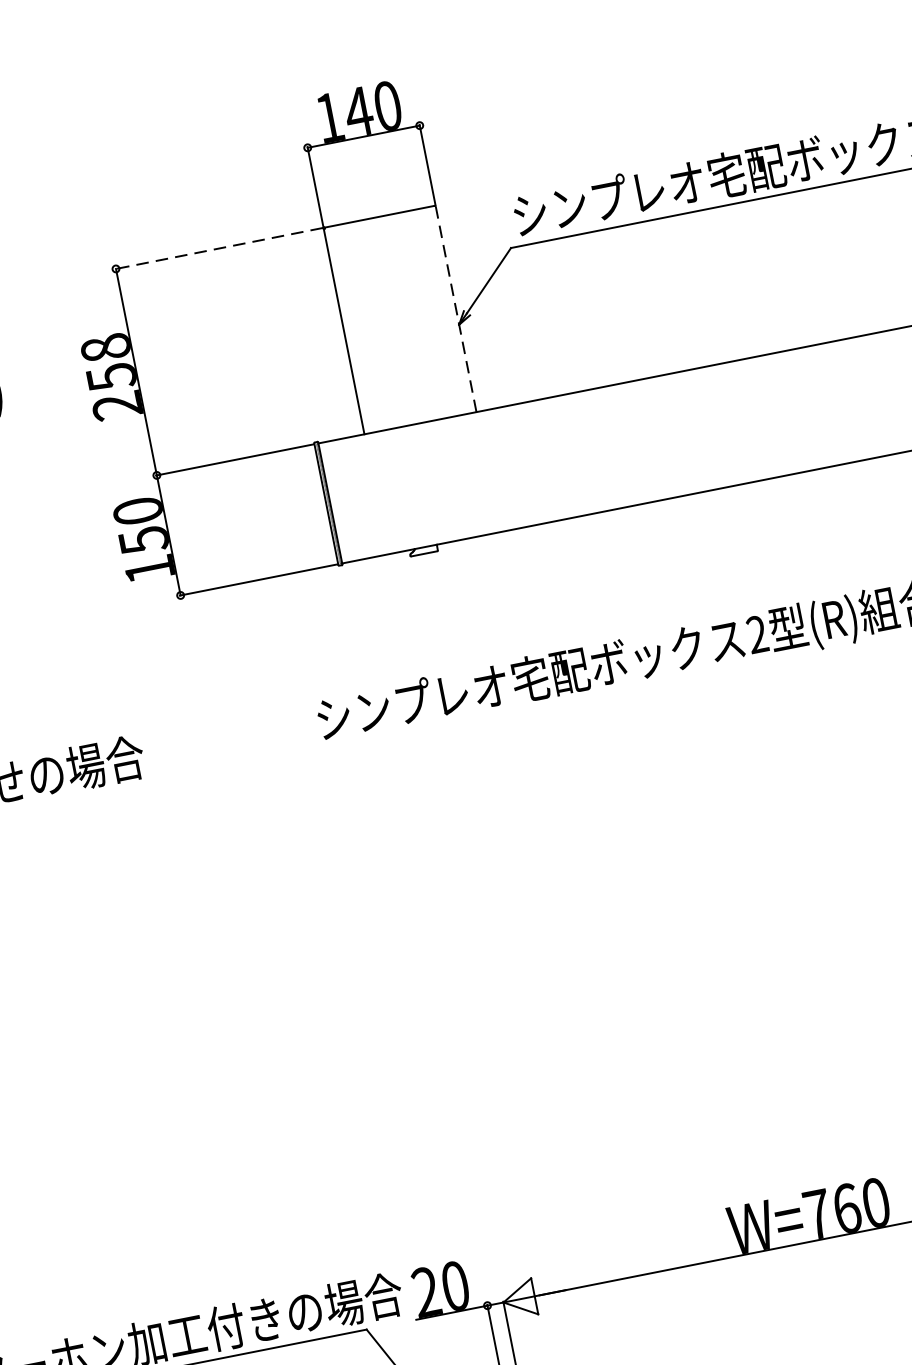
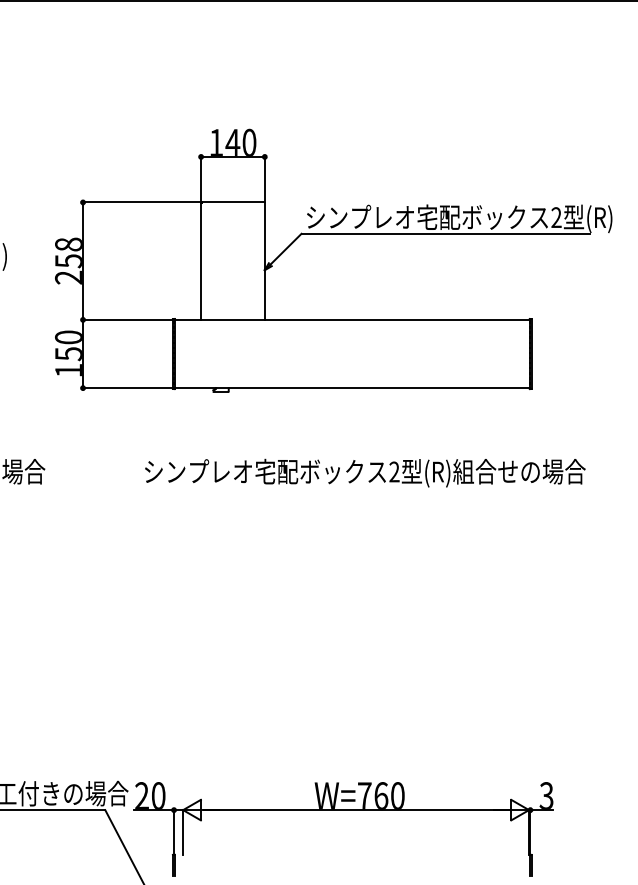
line: (218, 248) -> (141, 202), dashed -> solid
line: (455, 309) -> (264, 261), dashed -> solid

